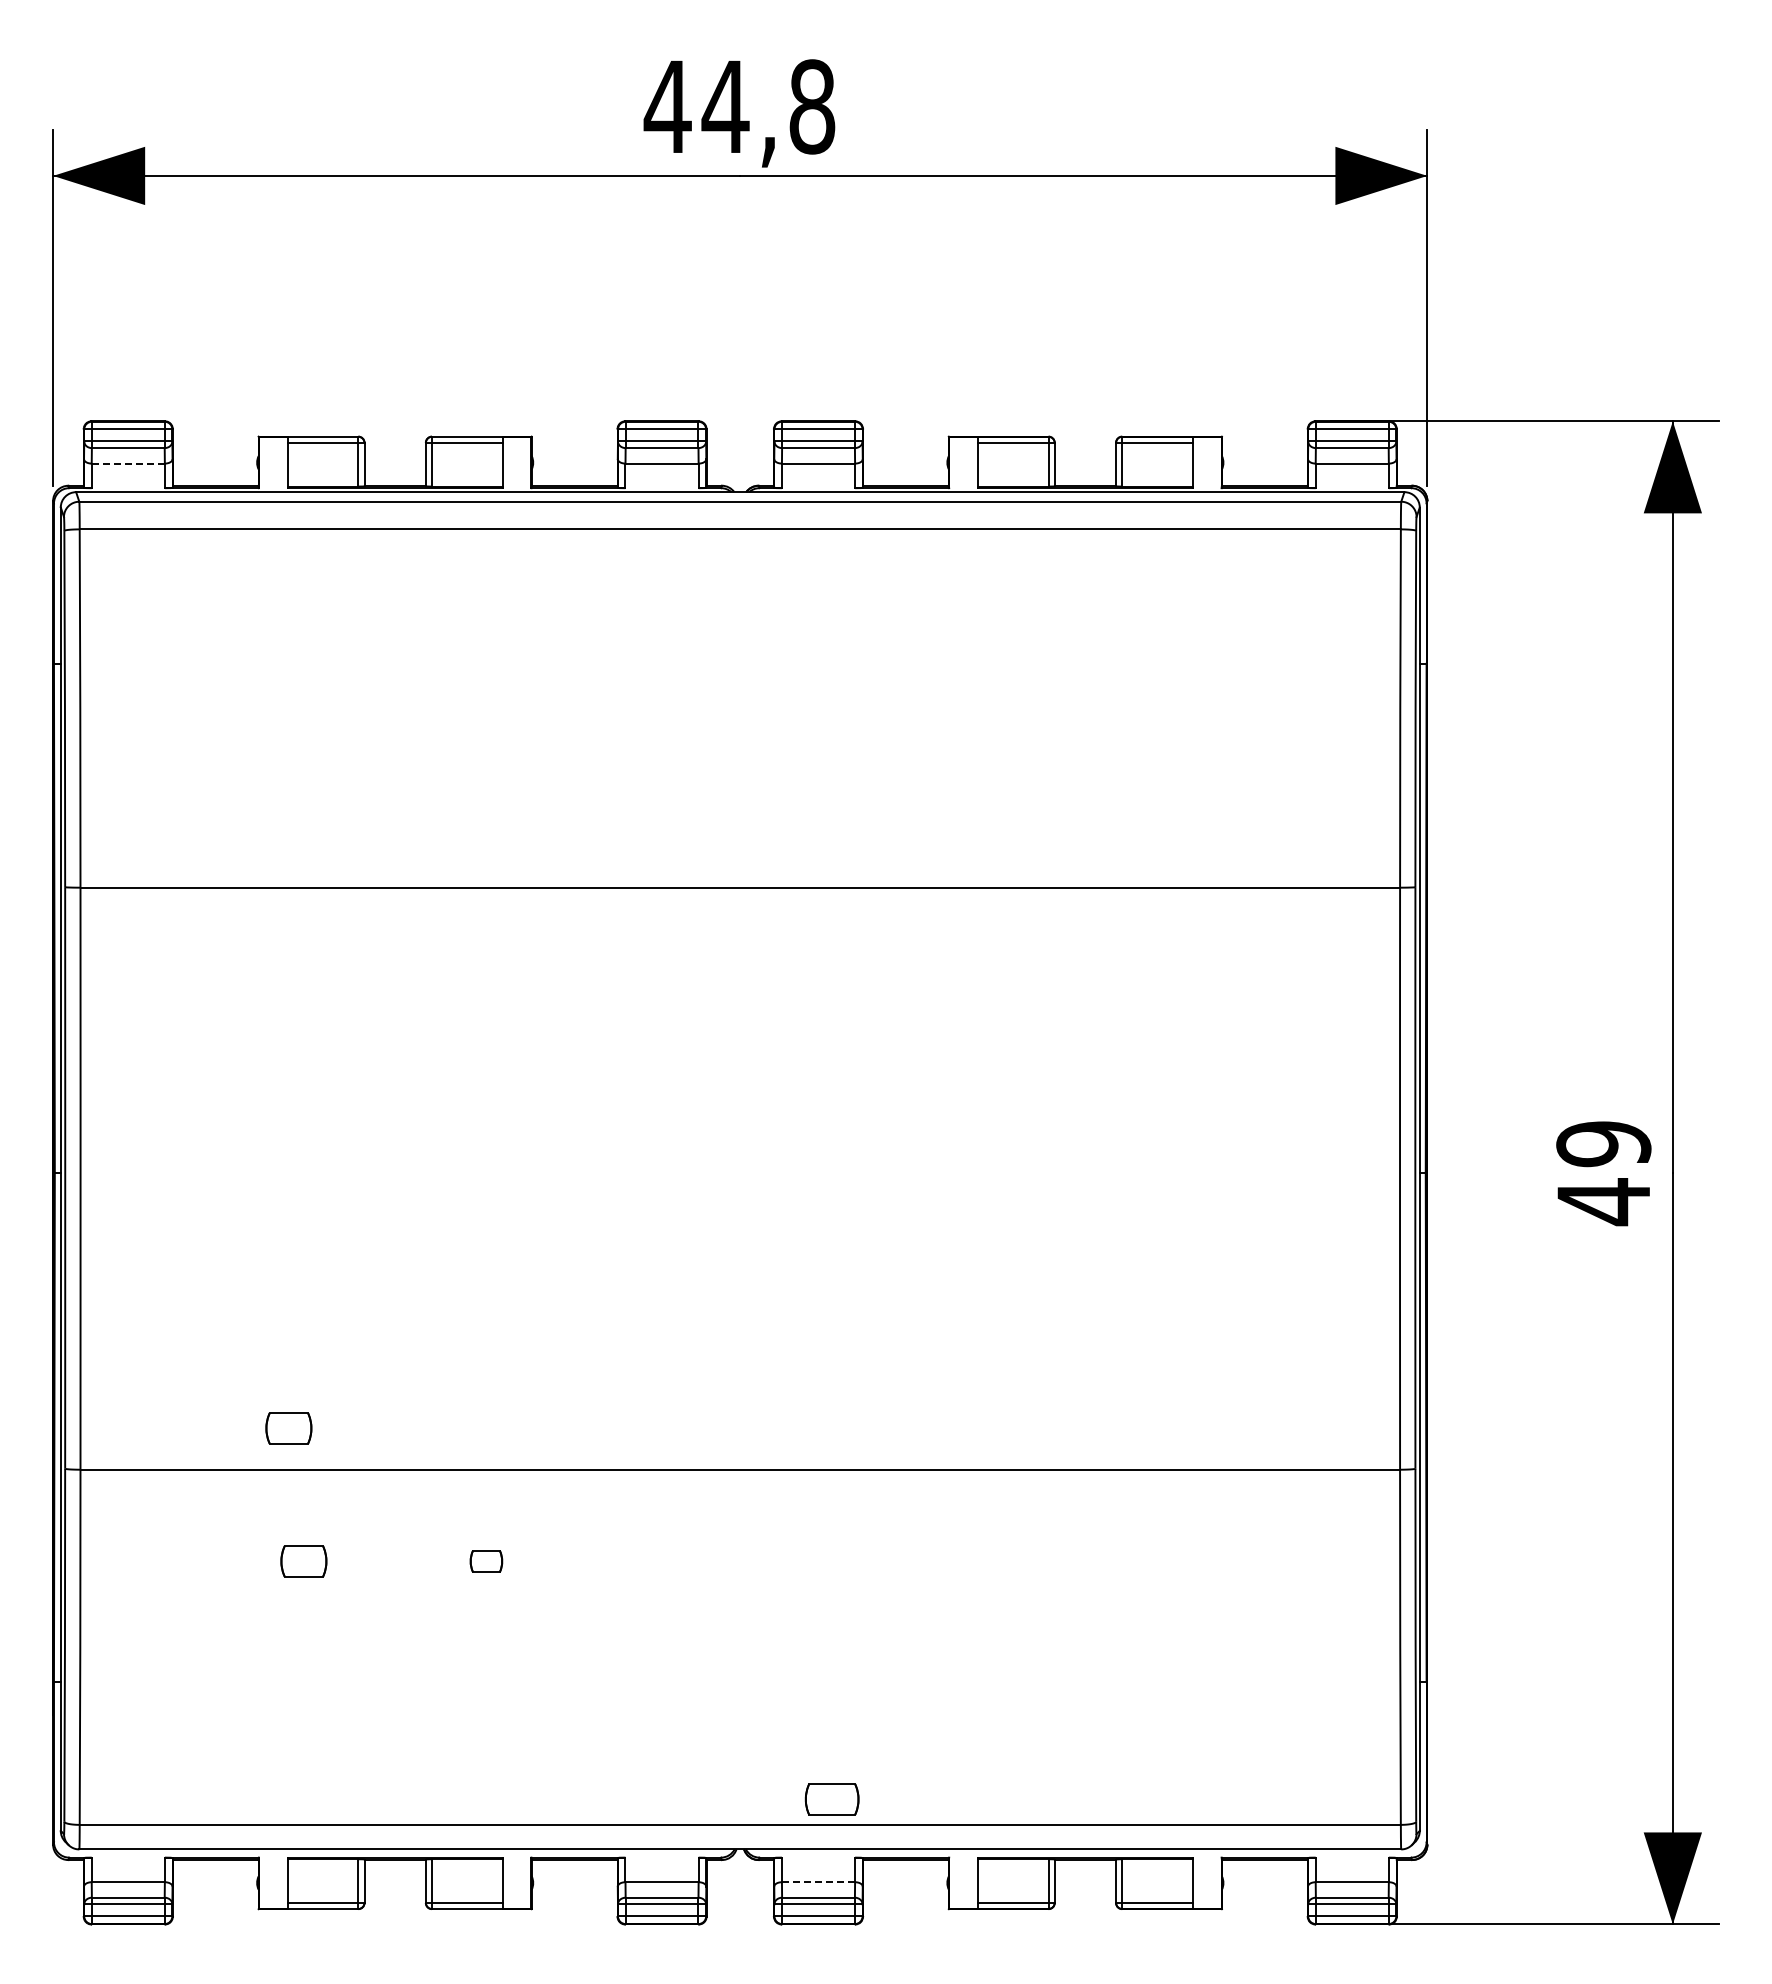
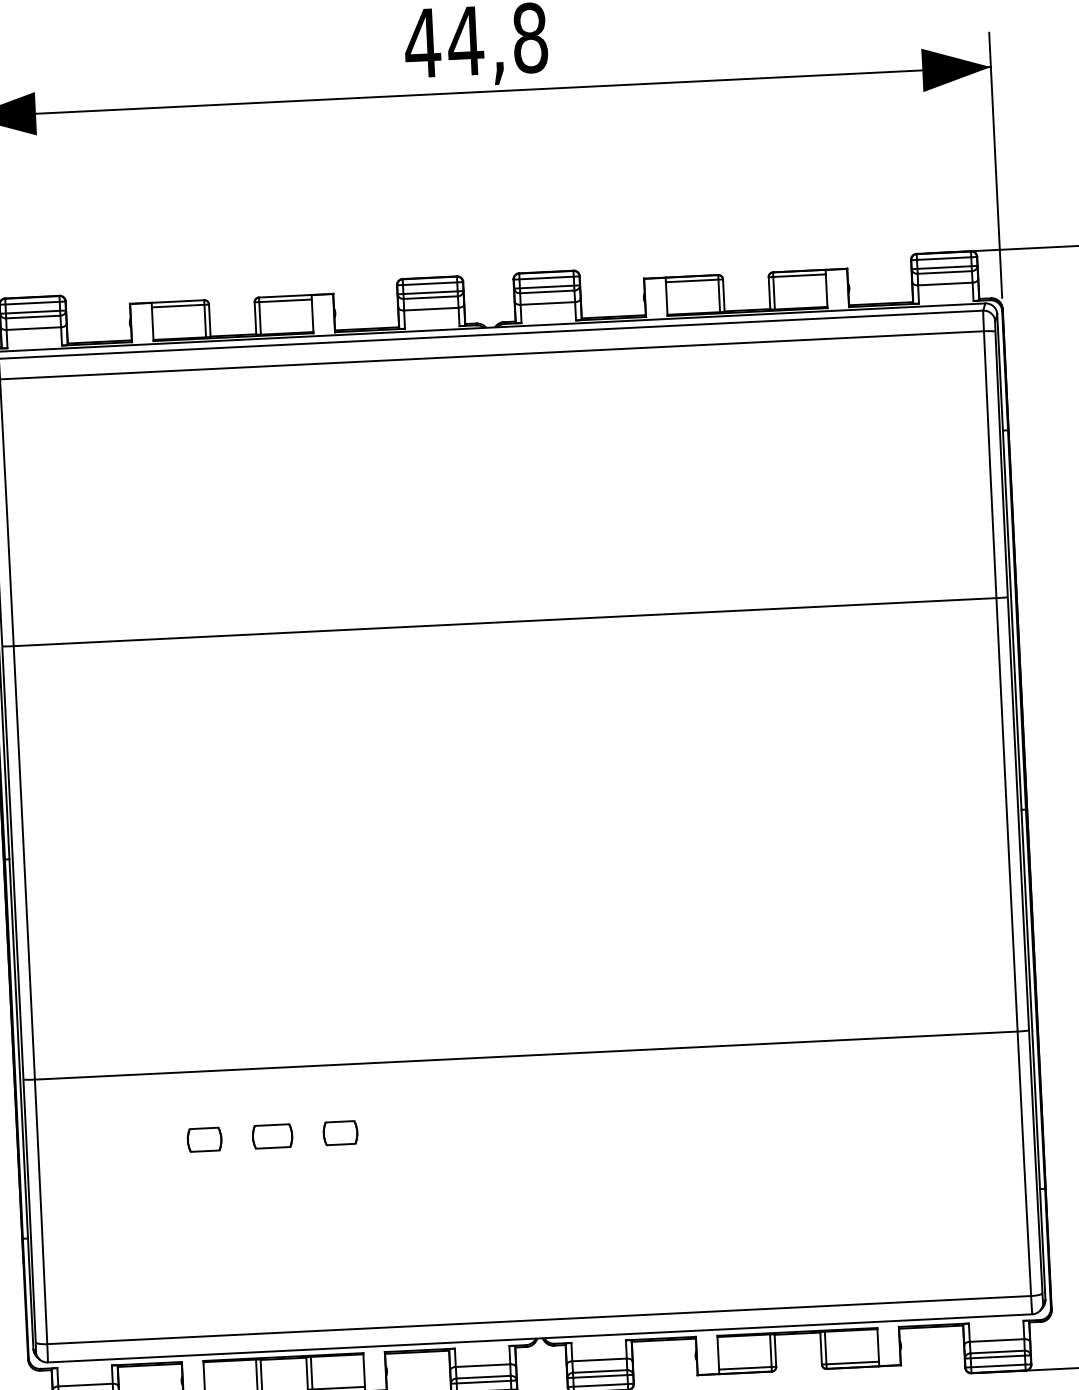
line: (128, 463) -> (34, 328), dashed -> solid
part: (288, 1428) -> (188, 1041), removed
part: (486, 1561) -> (340, 1133), size x1.43
part: (831, 1799) -> (272, 1136), moved
line: (818, 1882) -> (599, 1360), dashed -> solid

